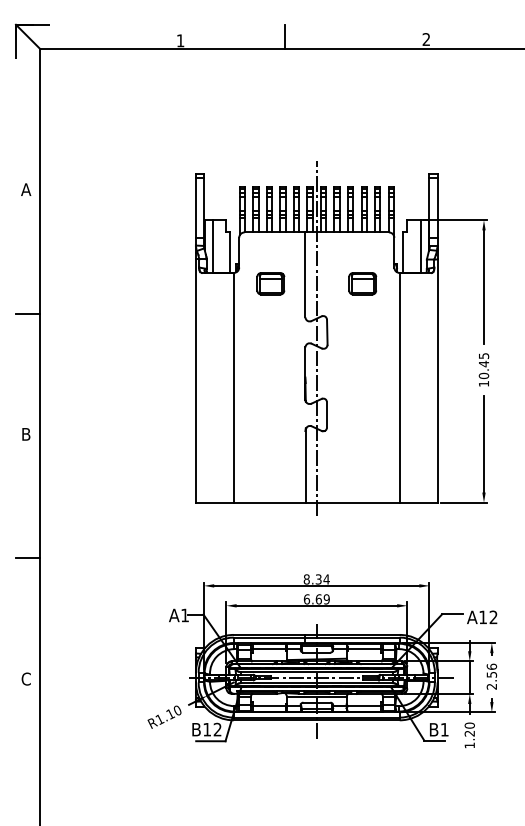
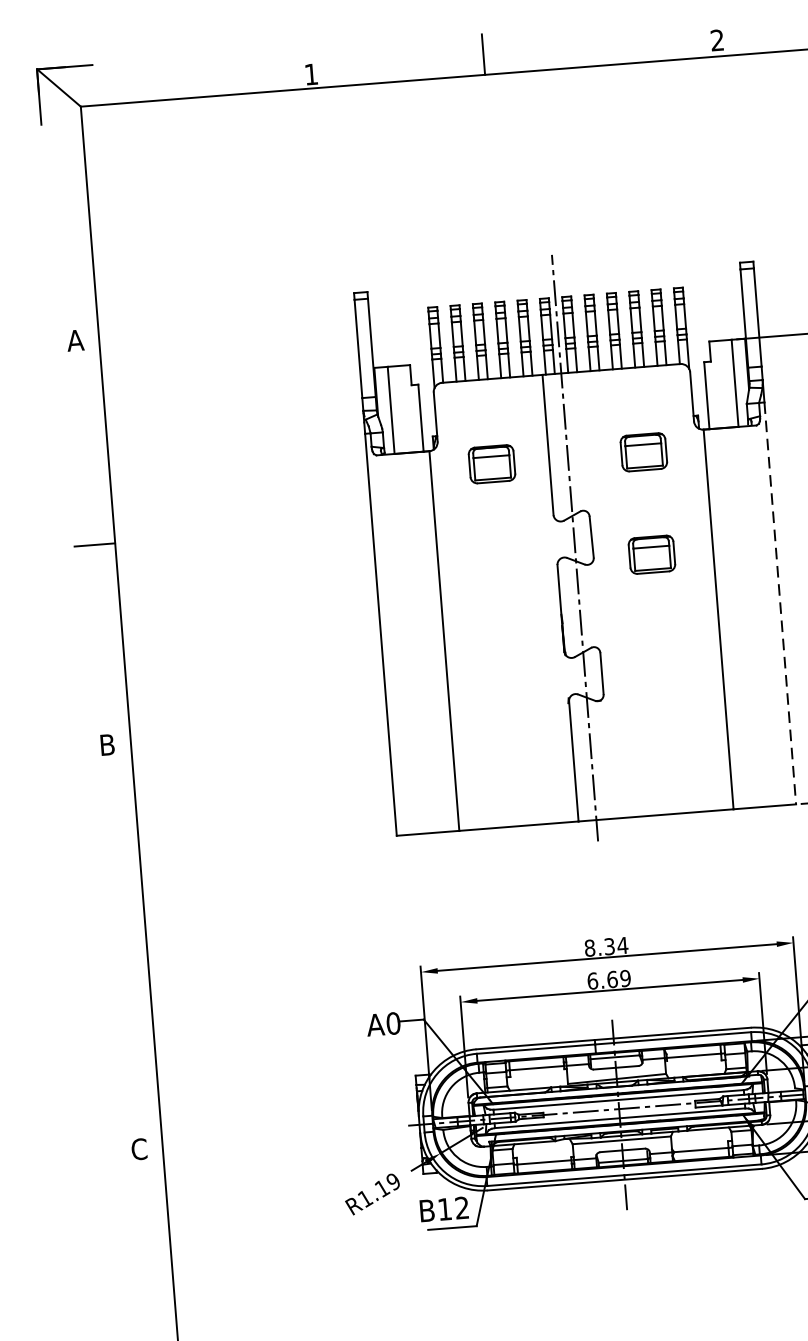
part: (362, 345) -> (651, 554), added
line: (437, 381) -> (780, 604), solid -> dashed
line: (27, 558) -> (125, 949), removed
text: (185, 615) -> (394, 1023), A1 -> A0
text: (177, 710) -> (393, 1181), R1.10 -> R1.19

